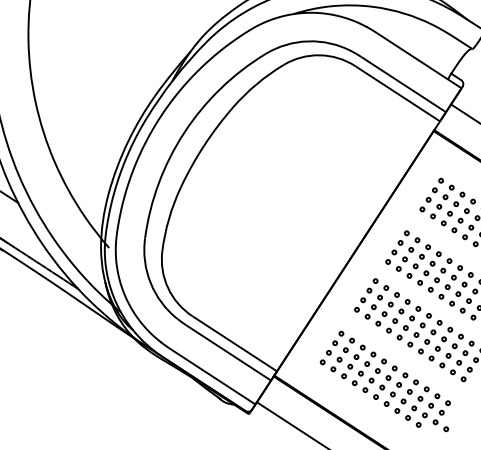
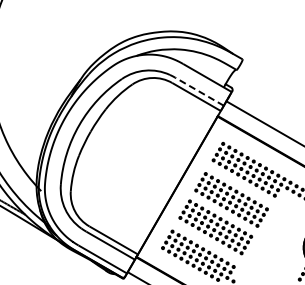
line: (403, 84) -> (199, 91), solid -> dashed

